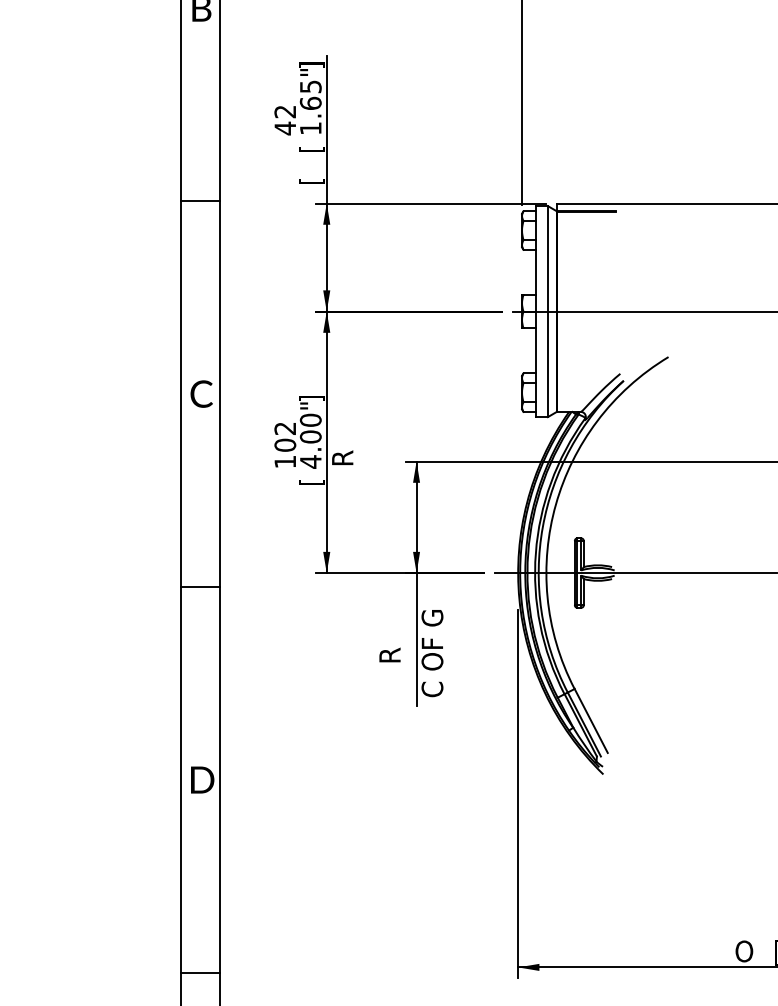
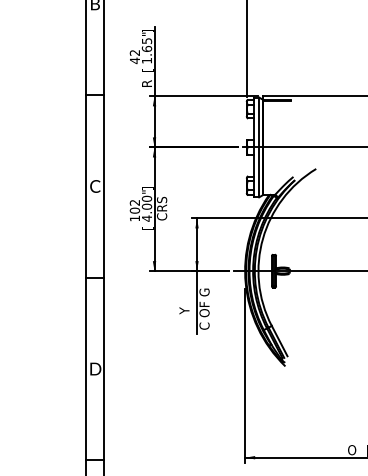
text: (311, 176) -> (147, 83), [ -> R
text: (343, 440) -> (162, 208), R -> CRS
text: (390, 656) -> (184, 310), R -> Y

